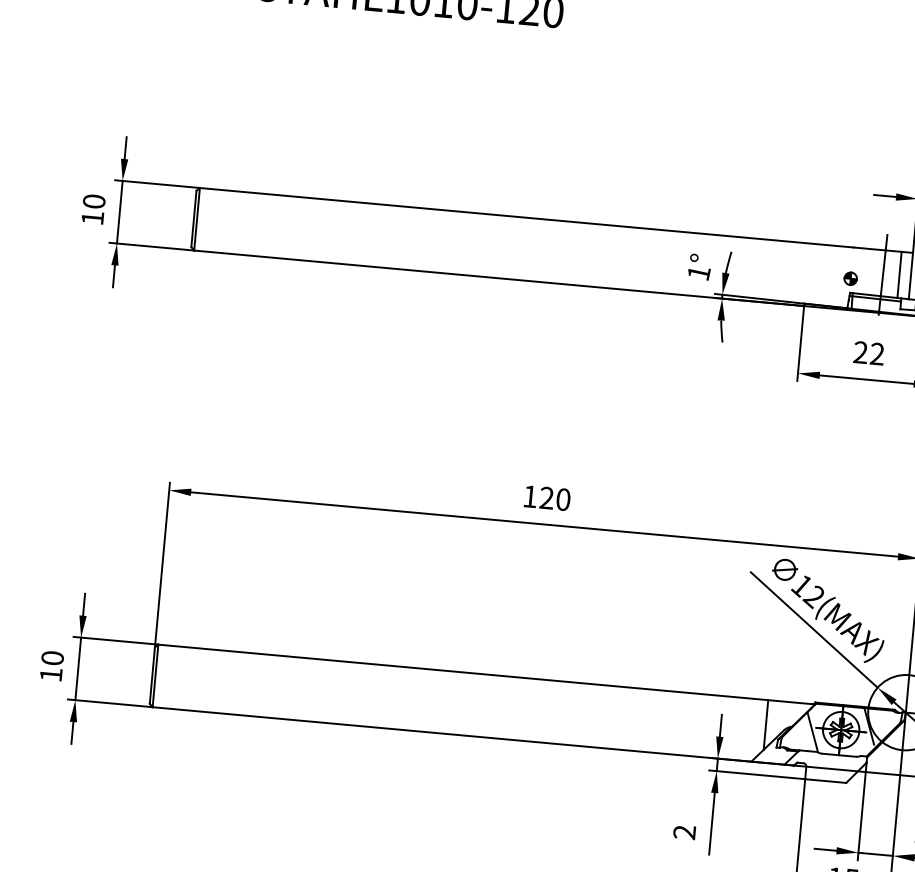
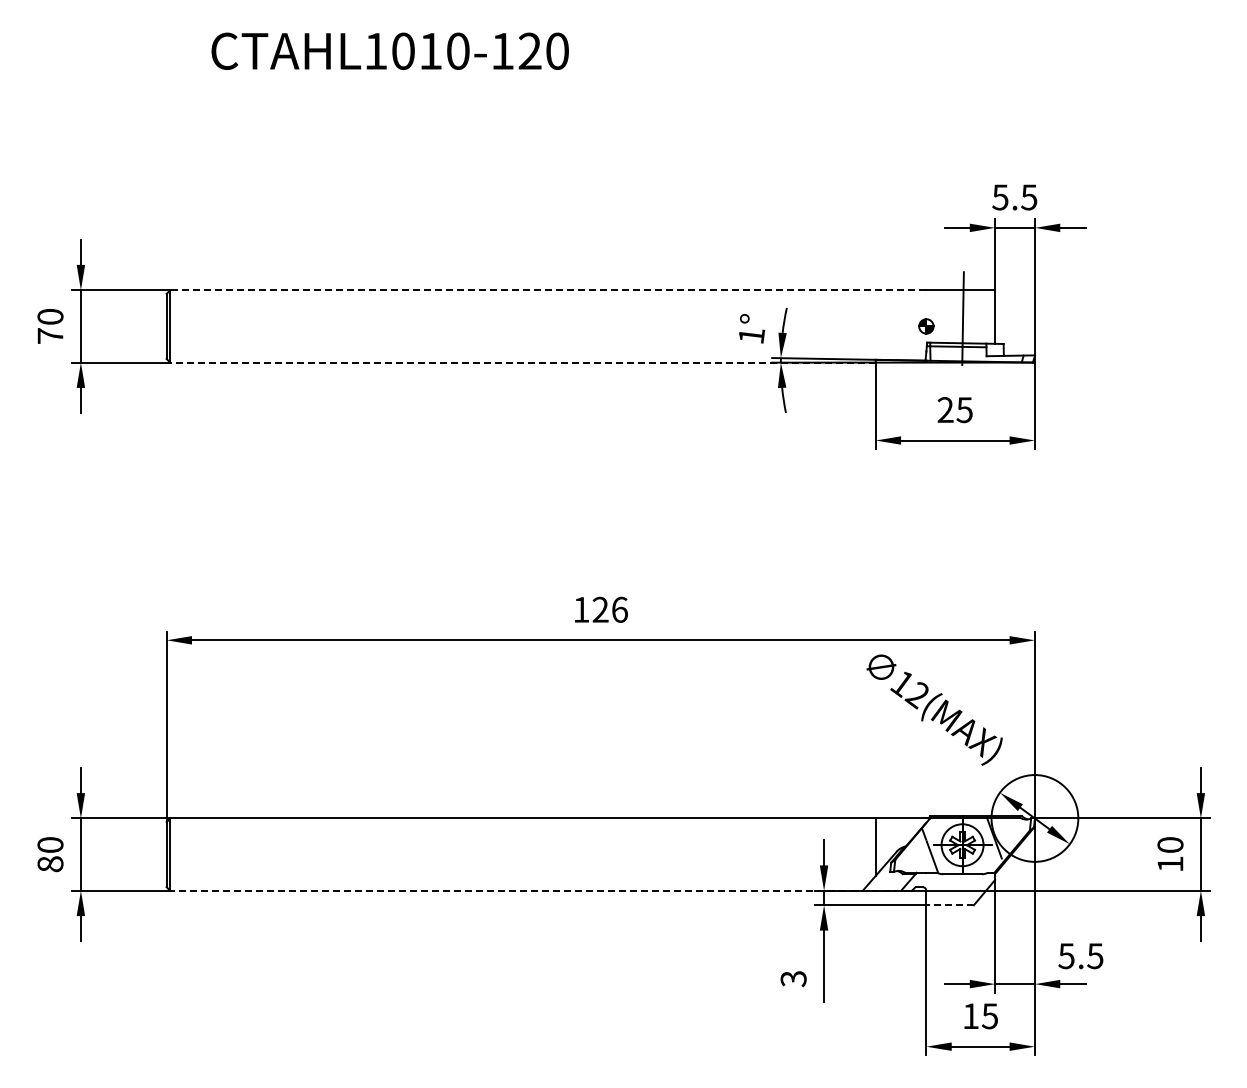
text: (92, 217) -> (50, 335), 10 -> 70
line: (526, 217) -> (547, 290), solid -> dashed
line: (899, 274) -> (981, 316), removed
line: (499, 278) -> (523, 362), solid -> dashed
text: (877, 354) -> (964, 410), 22 -> 25
text: (563, 499) -> (619, 609), 120 -> 126
line: (813, 629) -> (920, 732), removed
text: (51, 675) -> (50, 864), 10 -> 80
line: (473, 736) -> (541, 890), solid -> dashed
line: (826, 781) -> (950, 905), solid -> dashed
text: (684, 832) -> (793, 979), 2 -> 3

